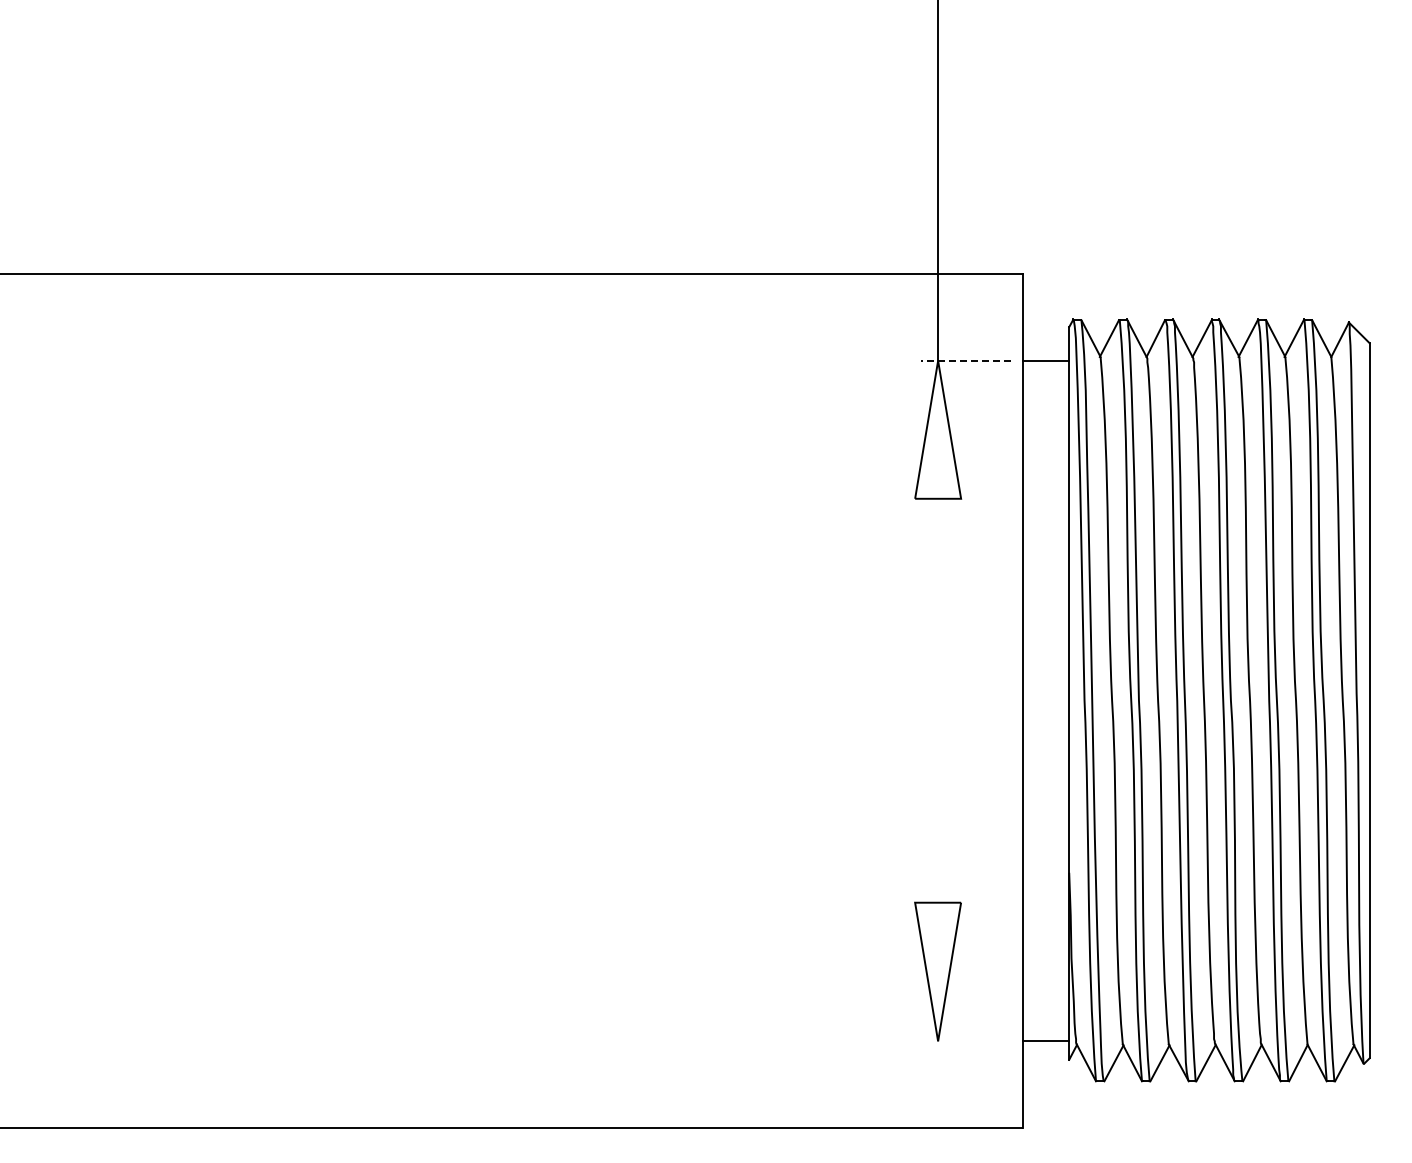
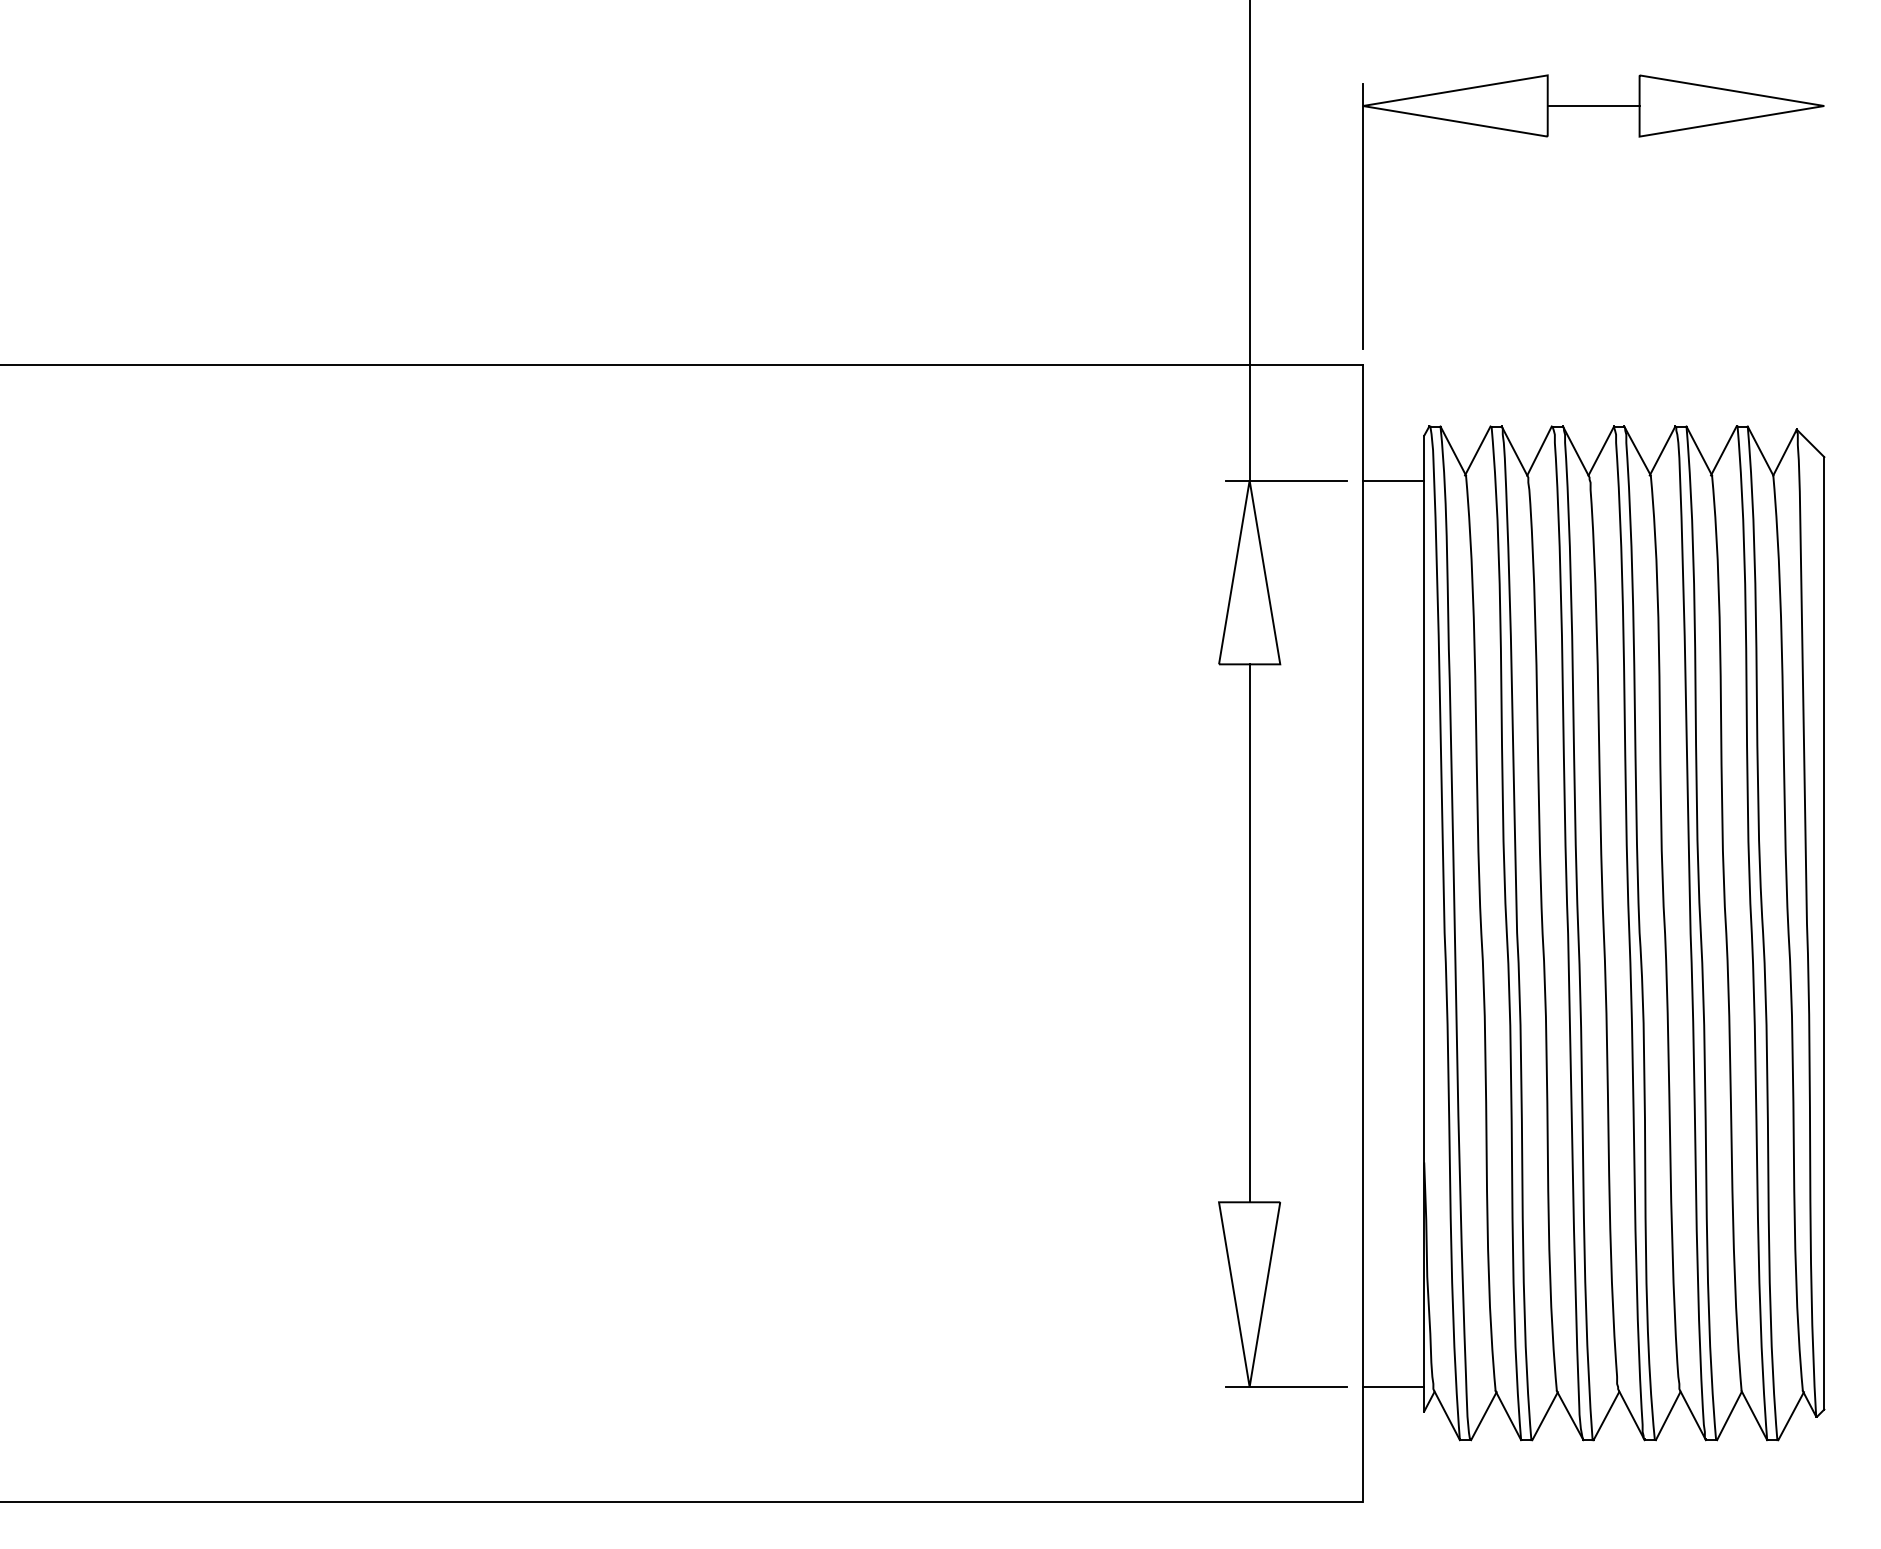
part: (1161, 103) -> (1547, 137), added
line: (965, 360) -> (1286, 480), dashed -> solid
line: (938, 700) -> (1250, 932), added
line: (965, 1041) -> (1286, 1387), added

